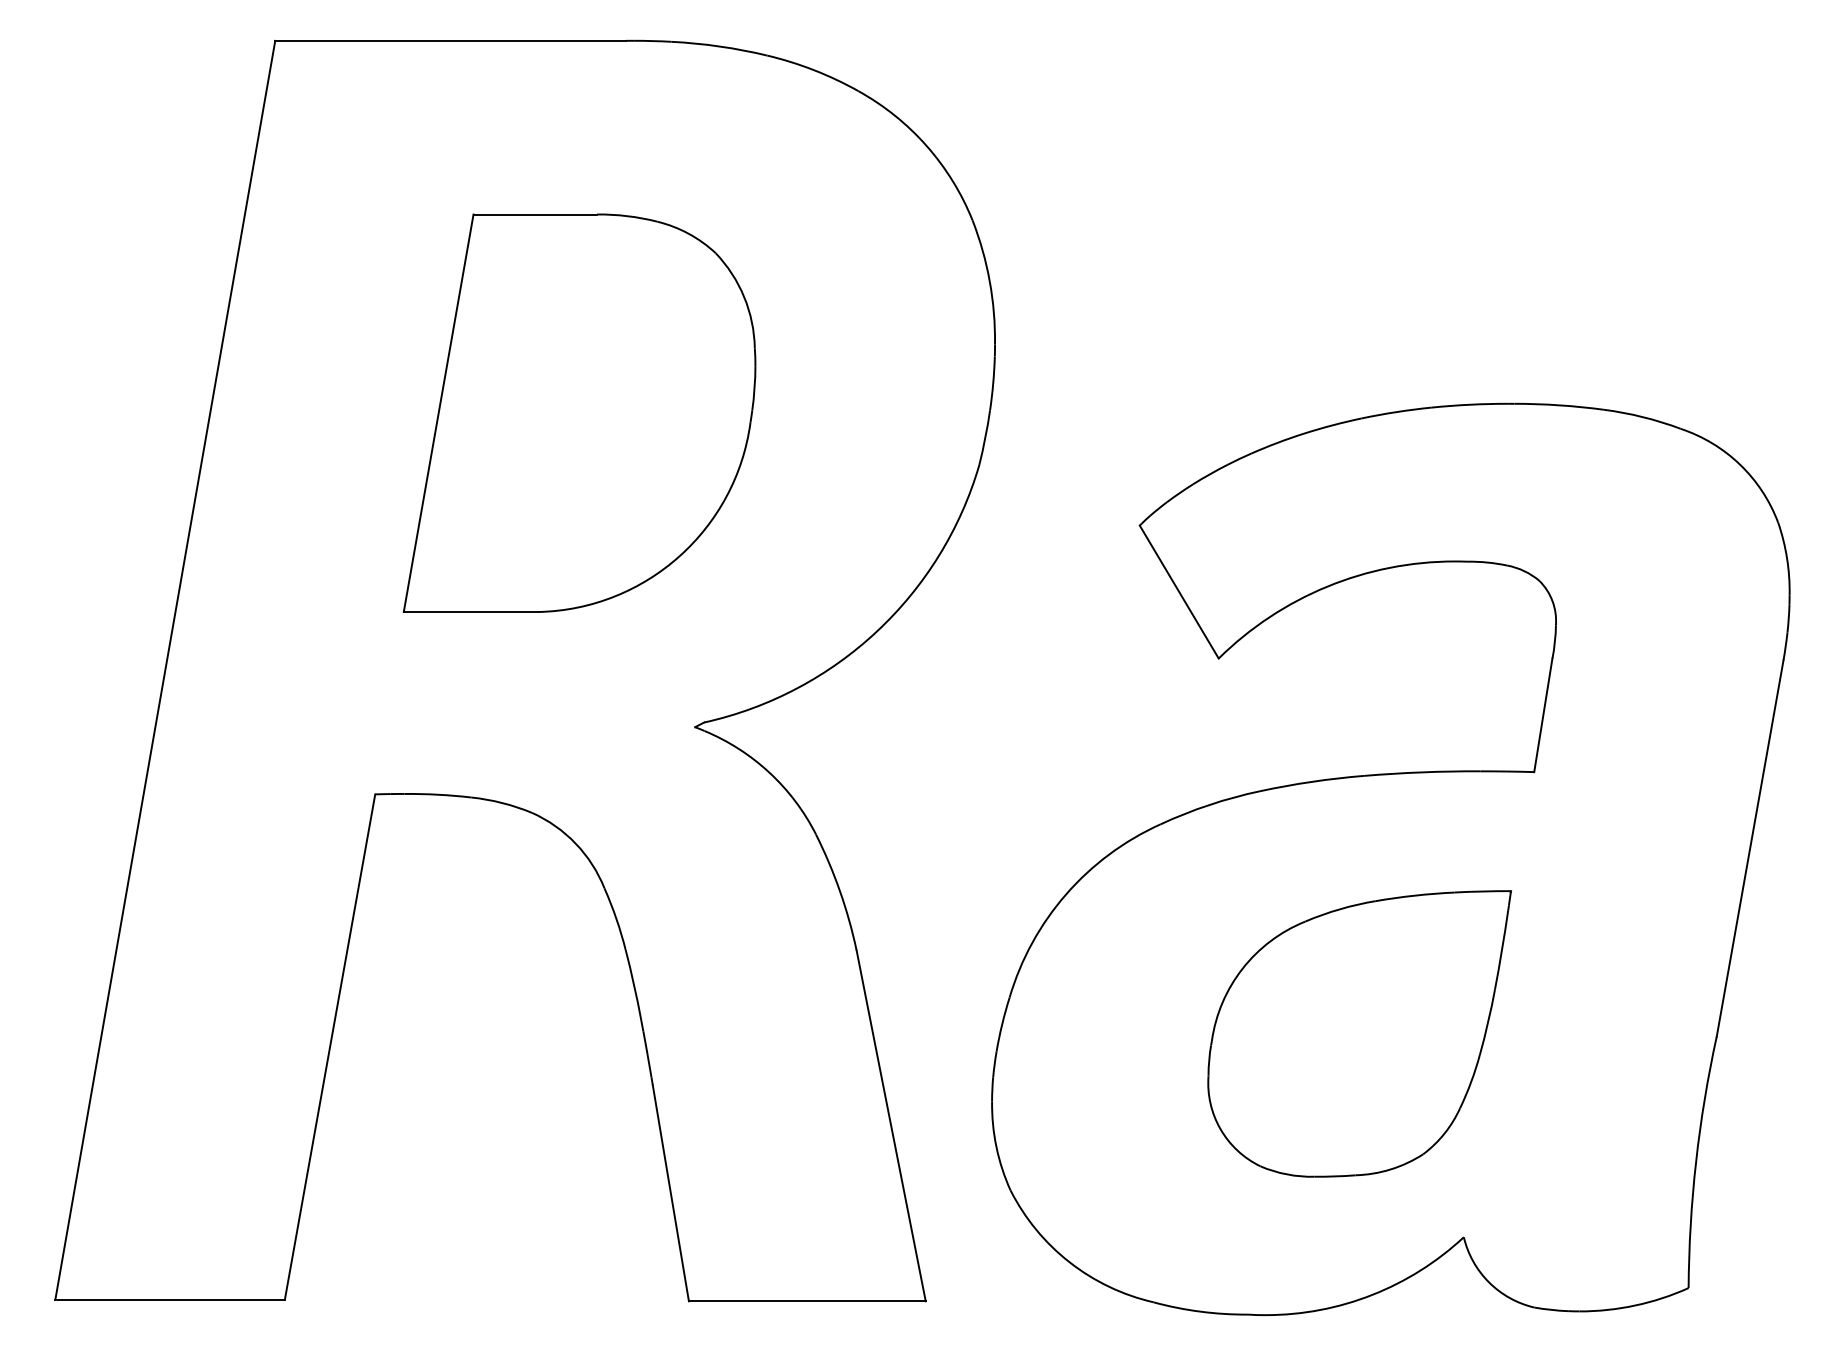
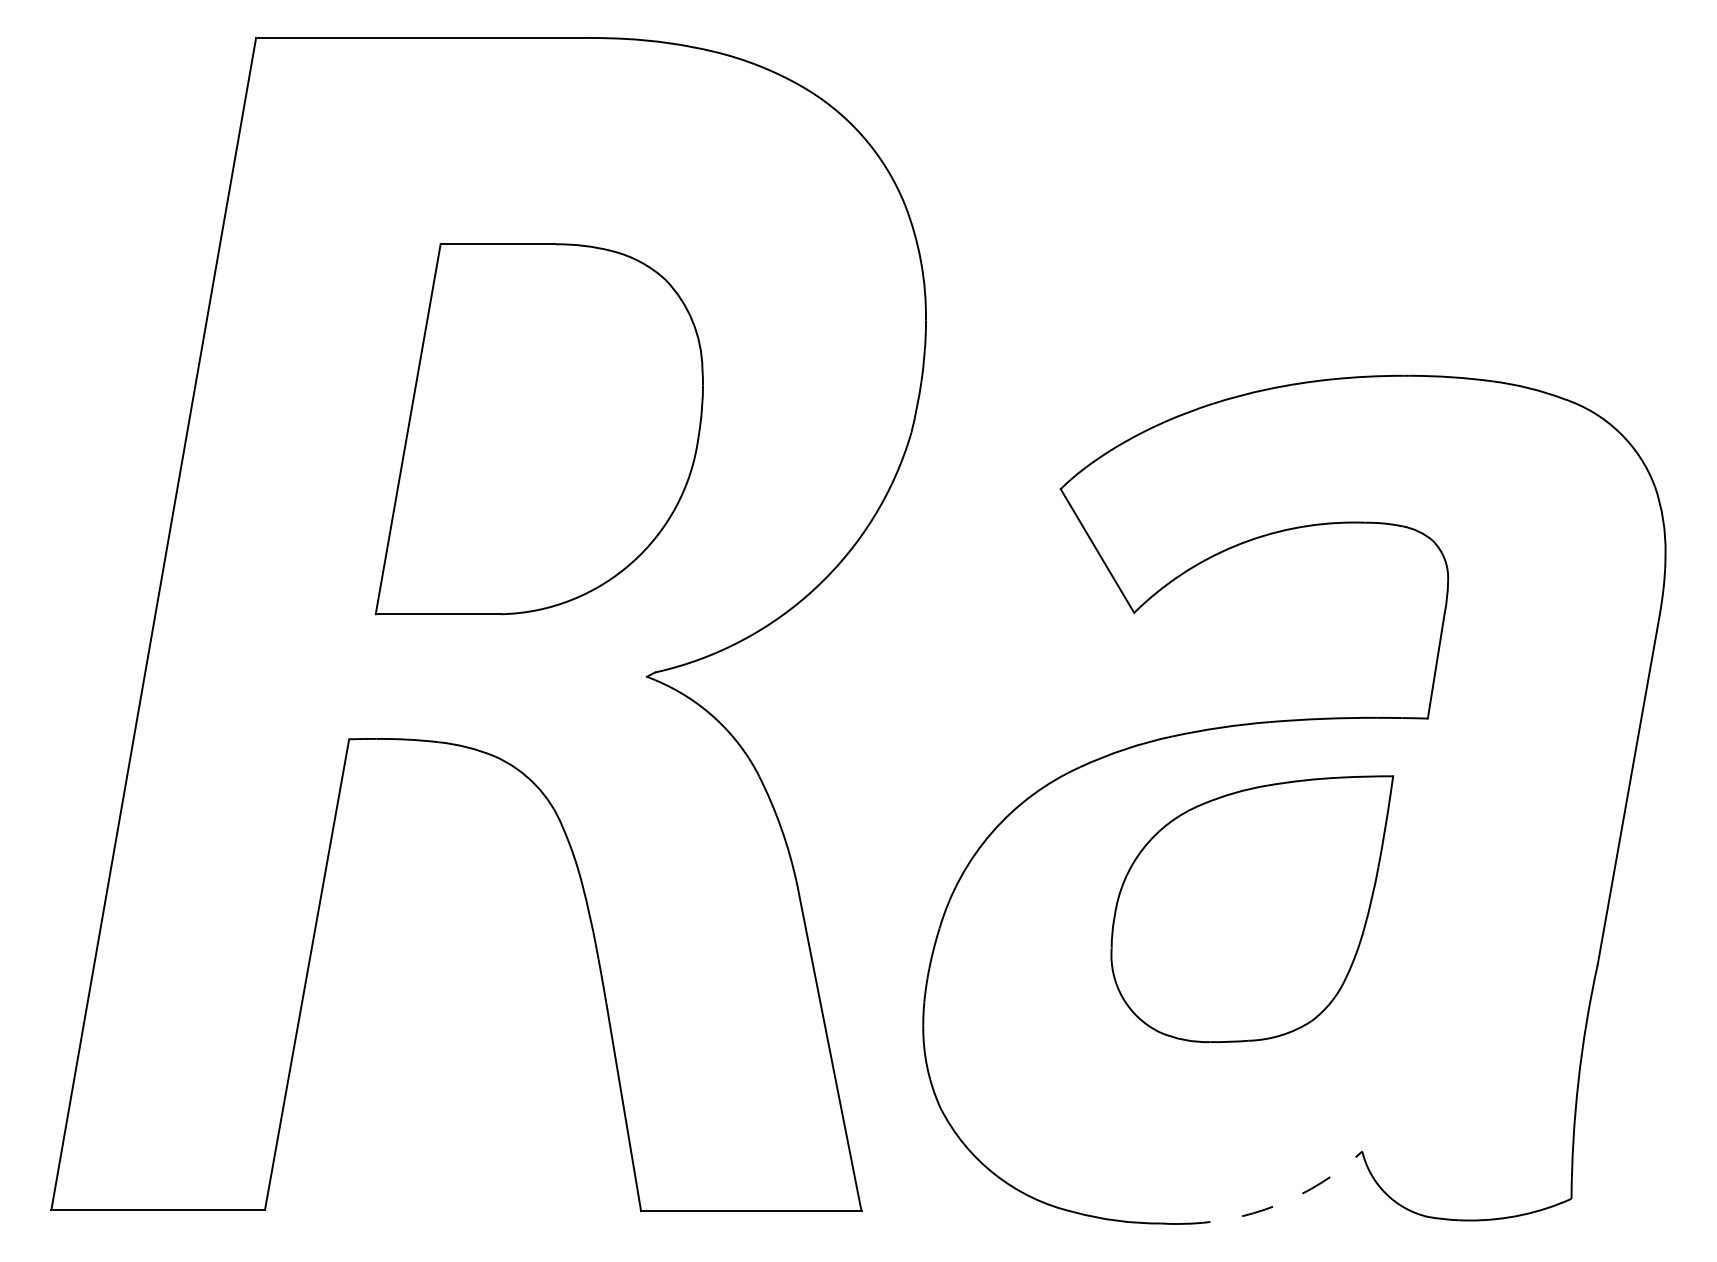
part: (579, 412) -> (539, 428), moved
part: (1359, 1033) -> (1252, 908), moved
arc: (1372, 1294) -> (1277, 1204), solid -> dashed

